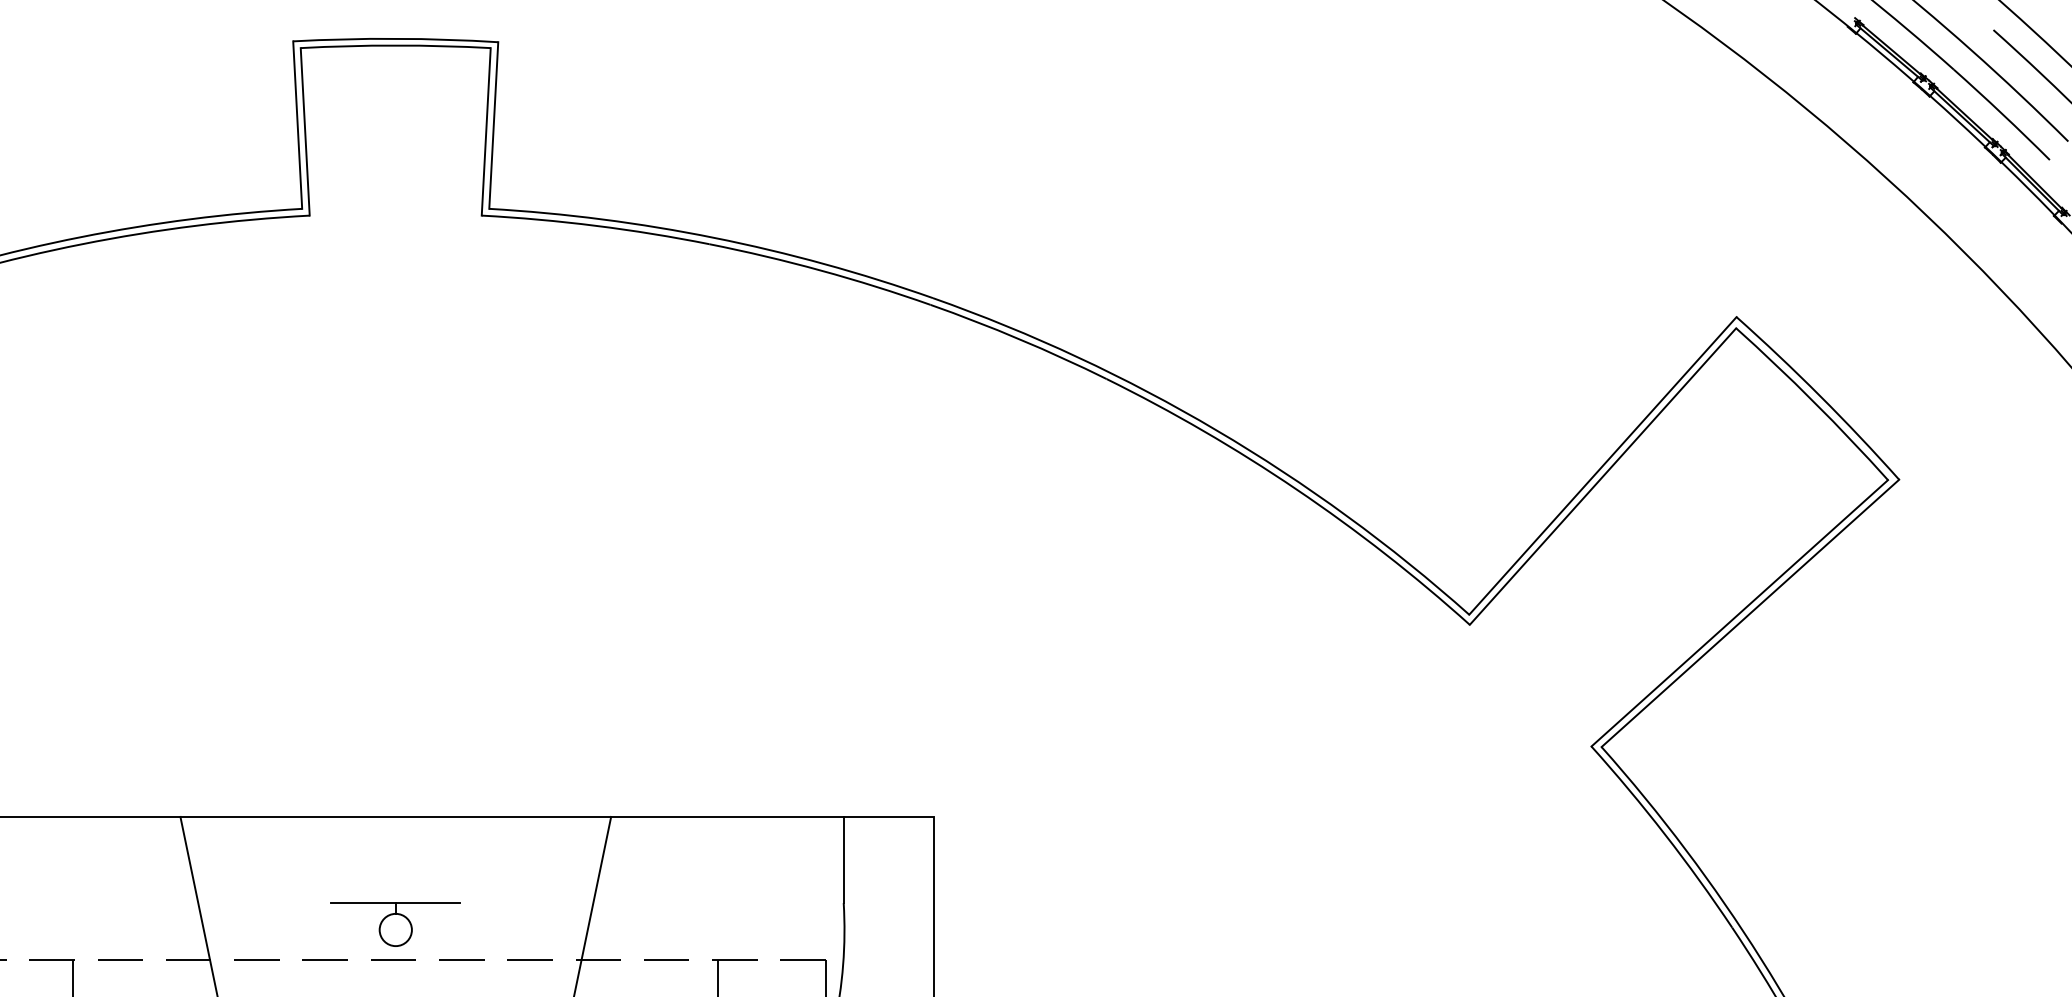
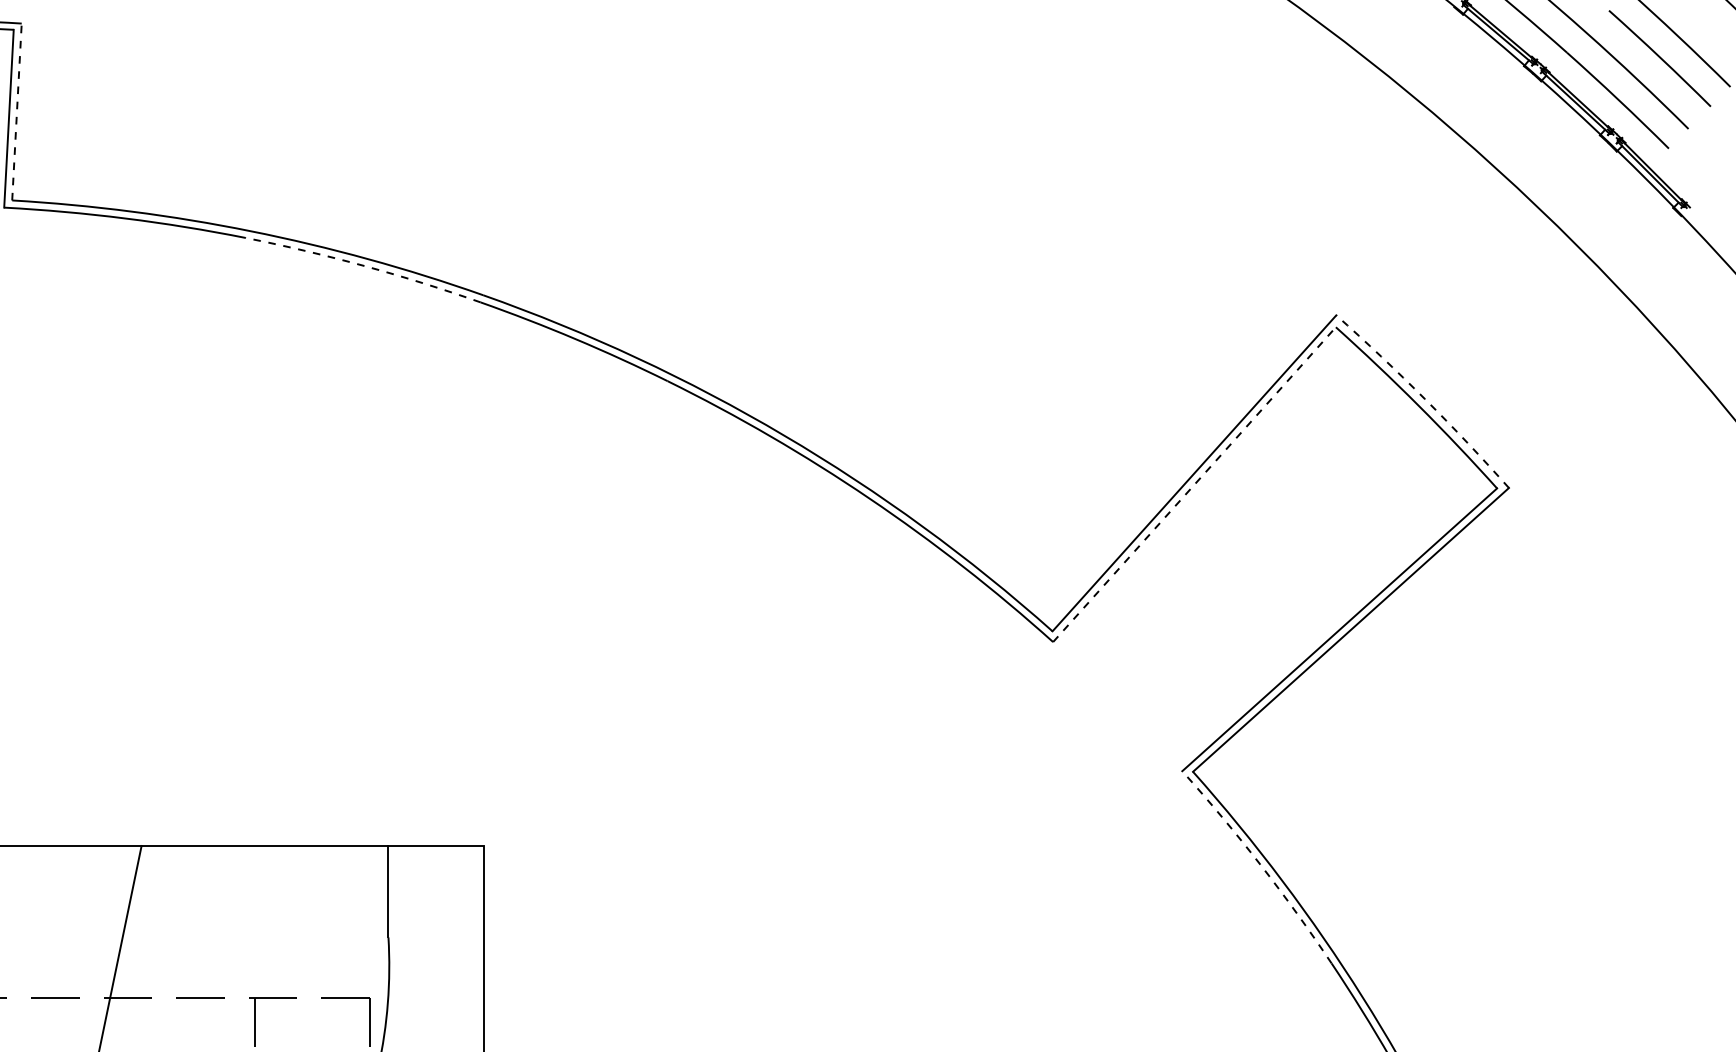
line: (493, 125) -> (16, 111), solid -> dashed
arc: (821, 270) -> (364, 265), solid -> dashed
arc: (1820, 396) -> (1425, 399), solid -> dashed
line: (1603, 476) -> (1195, 484), solid -> dashed
arc: (1665, 834) -> (1260, 864), solid -> dashed

